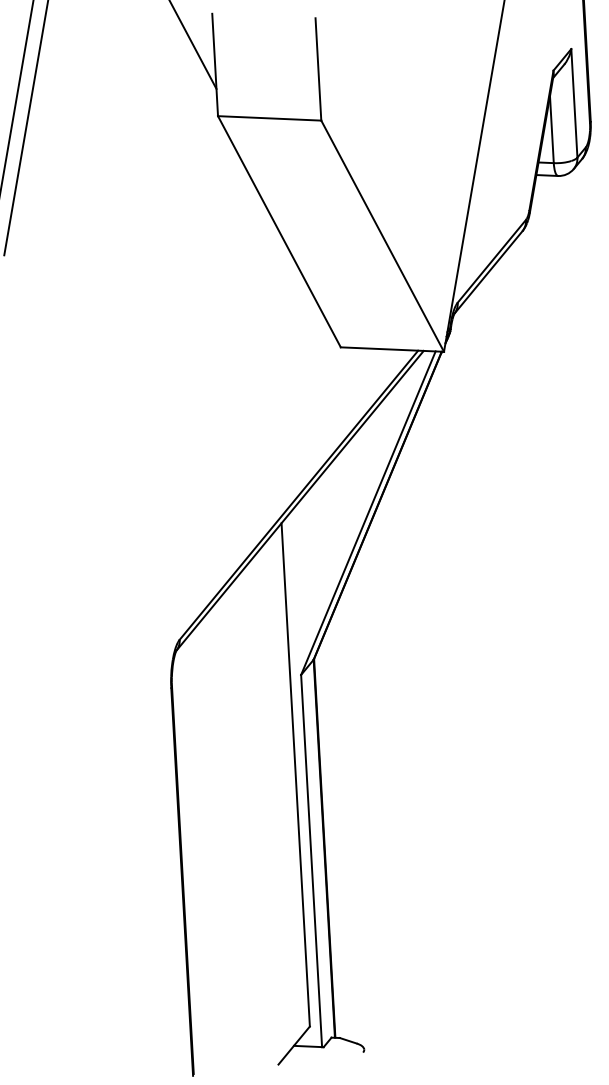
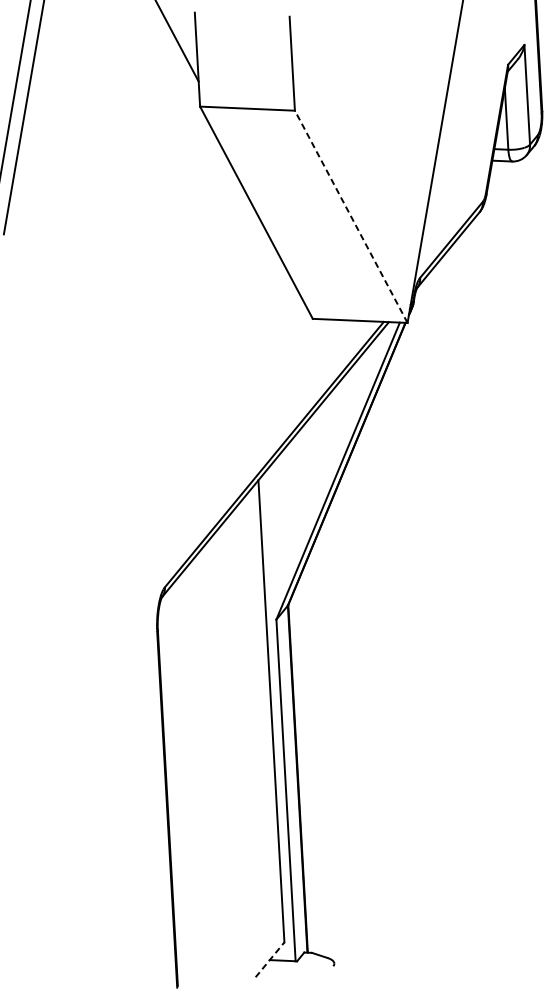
line: (382, 236) -> (351, 217), solid -> dashed
line: (294, 1045) -> (270, 959), solid -> dashed

